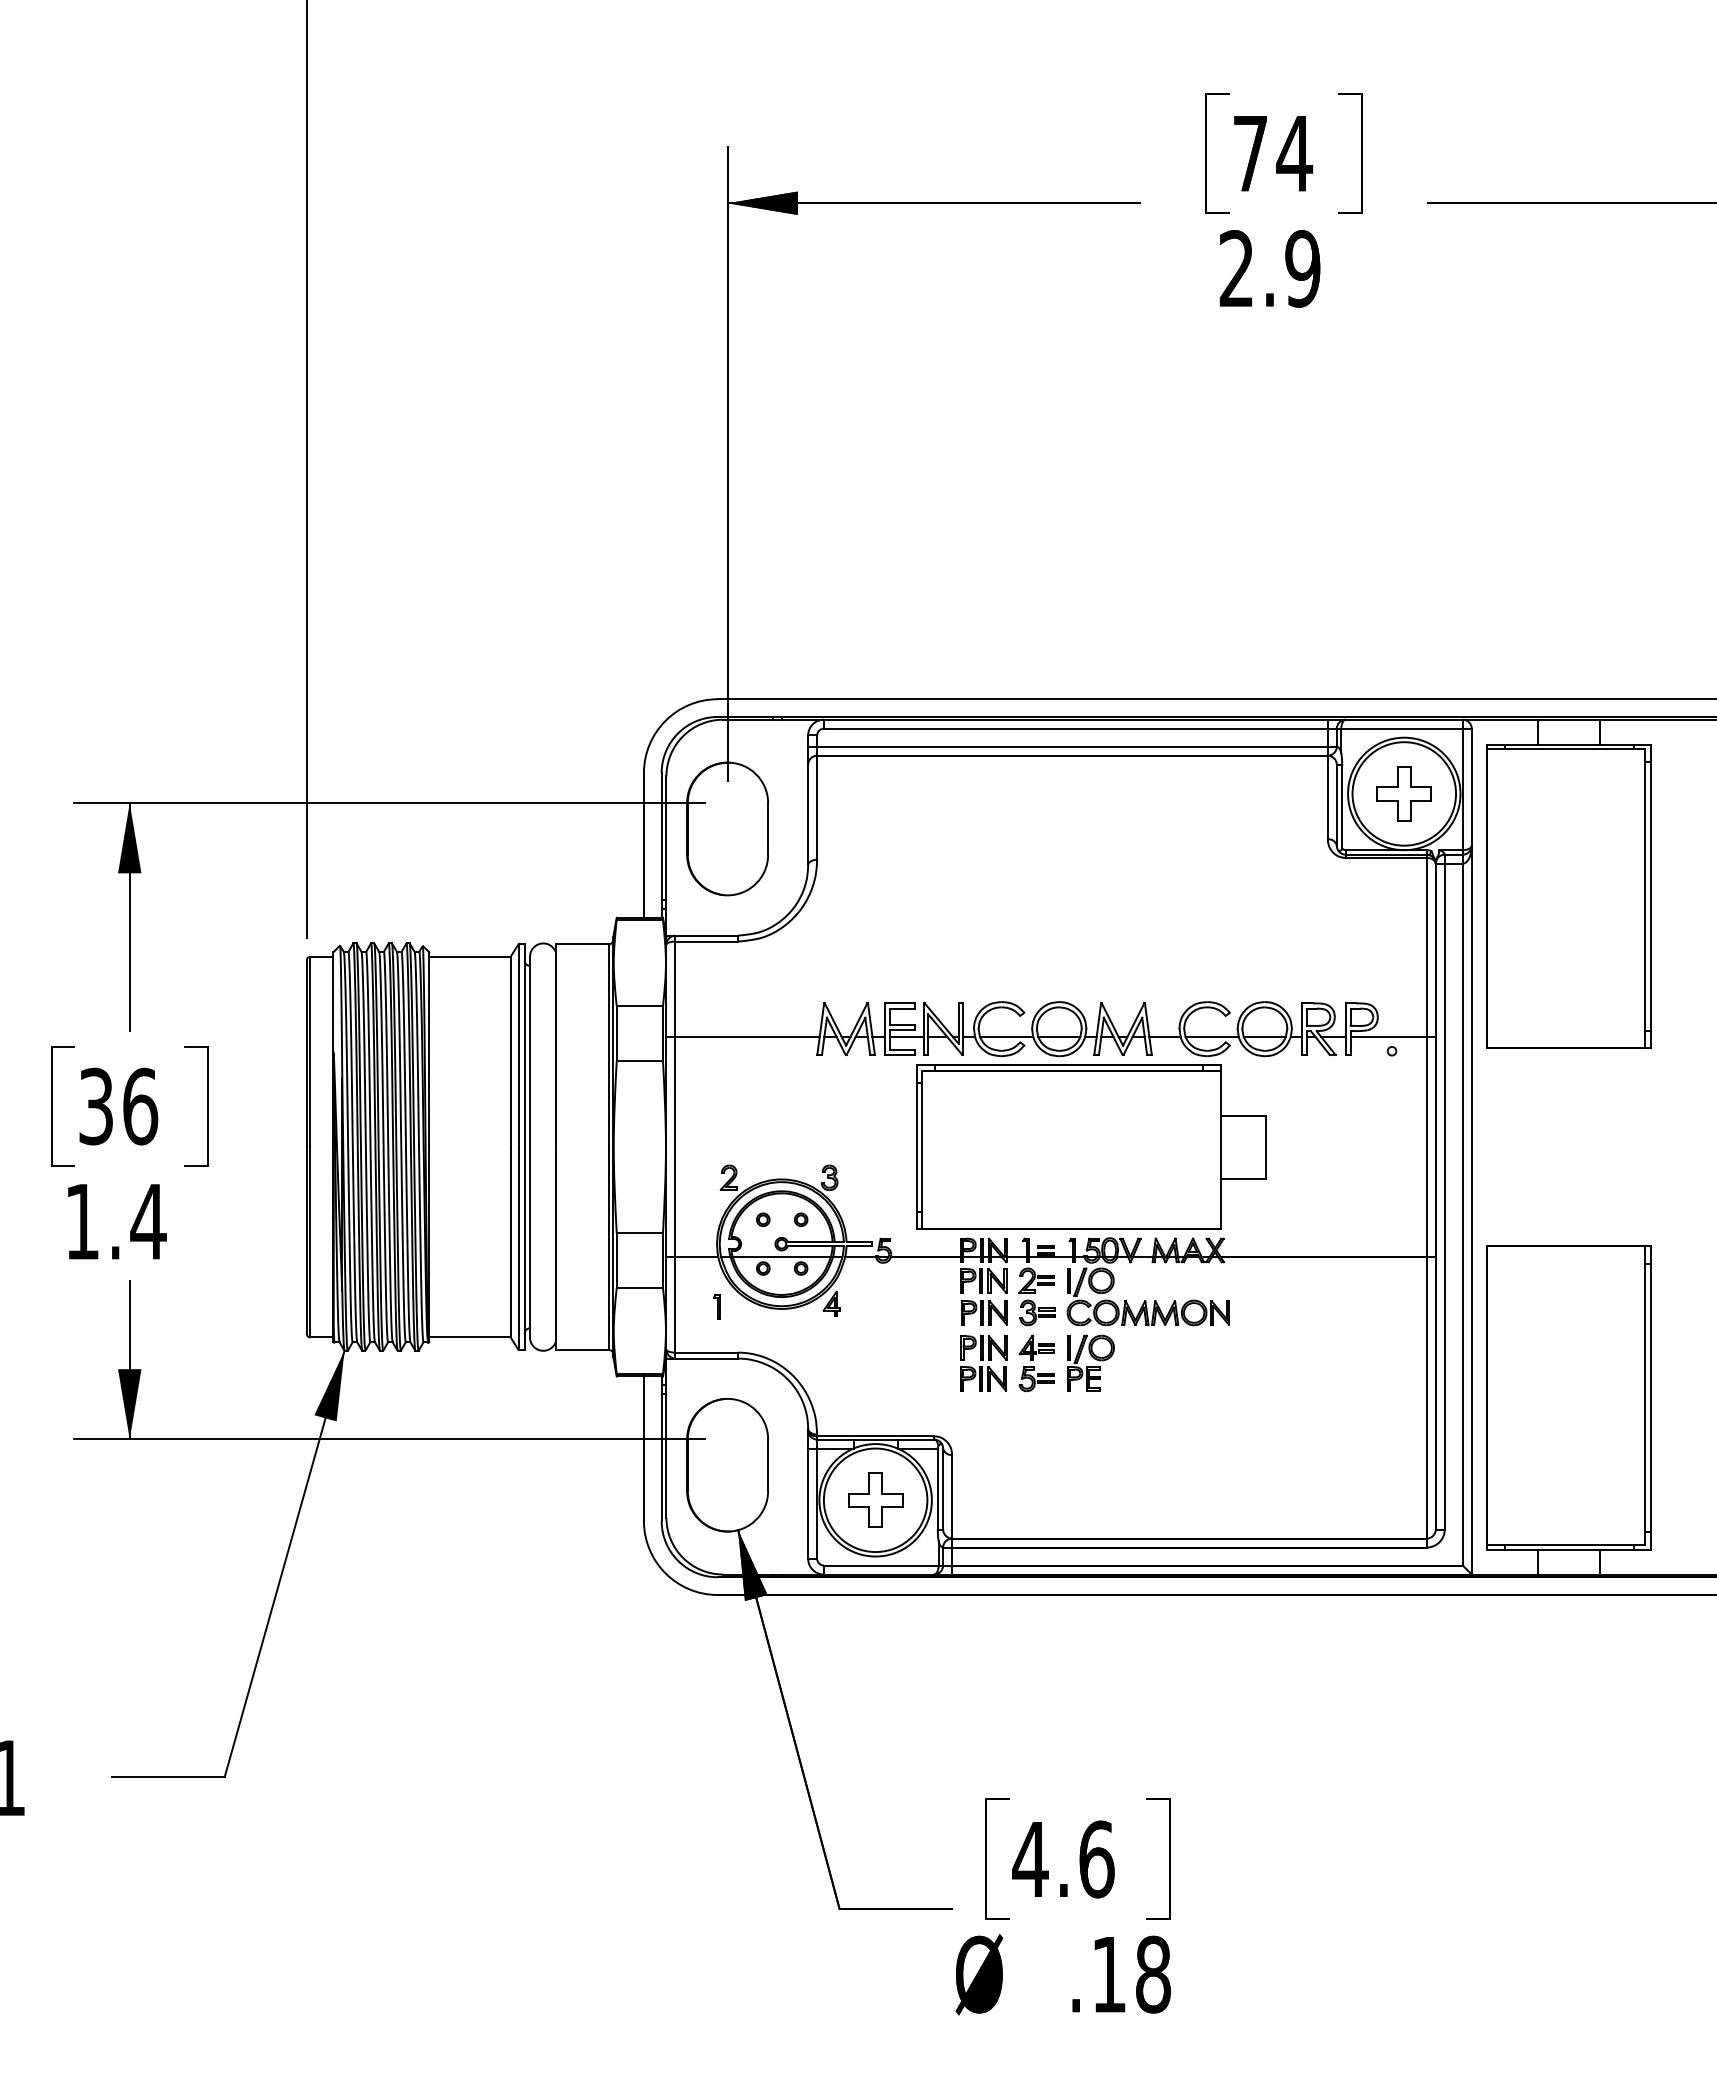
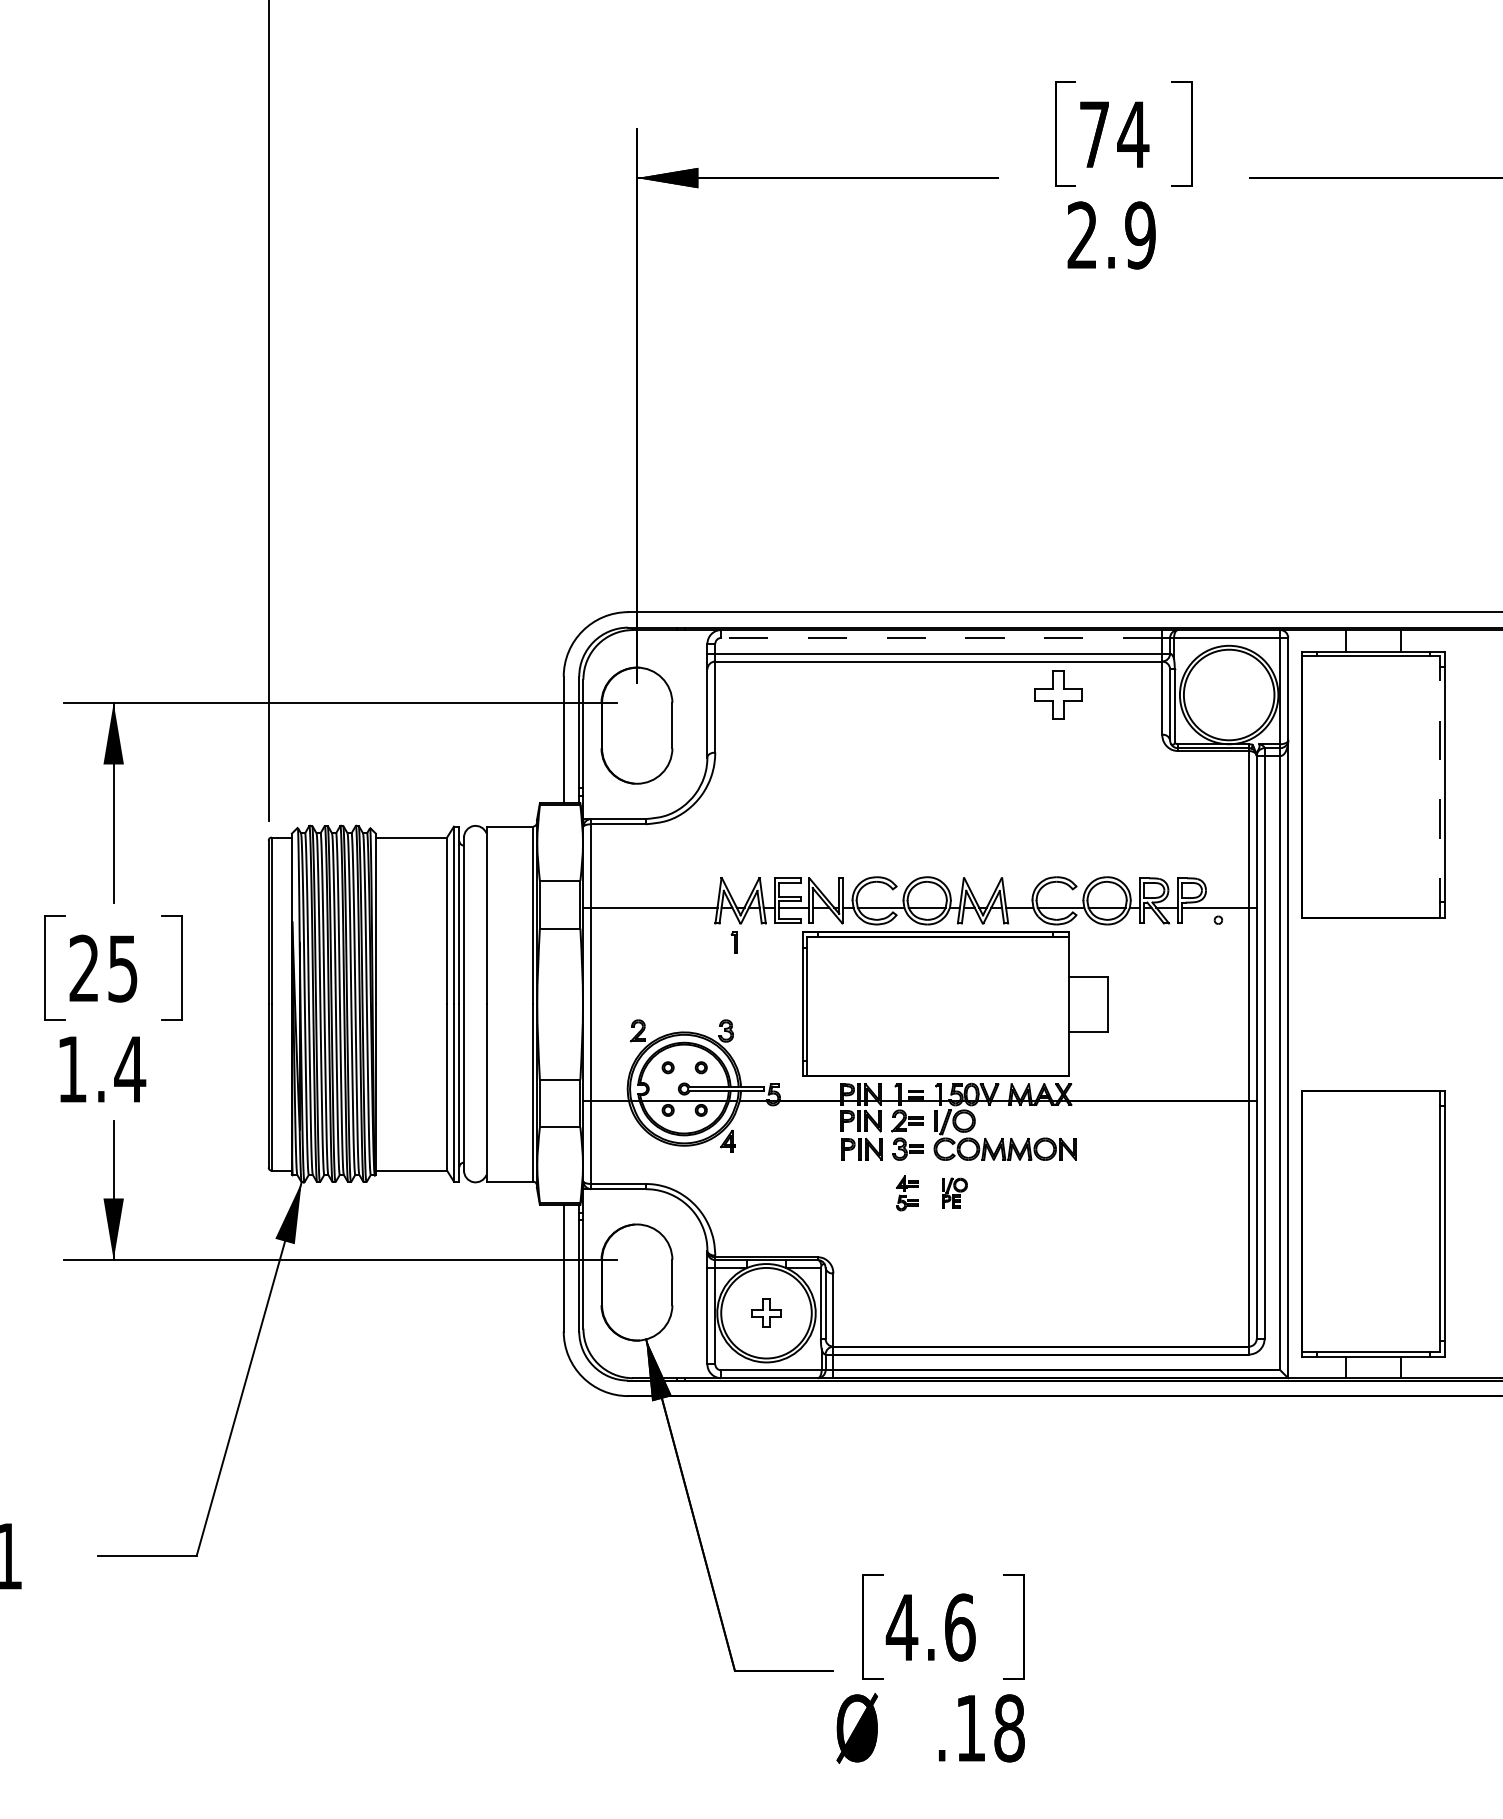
line: (1075, 728) -> (941, 637), solid -> dashed
part: (1403, 793) -> (1057, 694), moved
line: (1645, 898) -> (1440, 786), solid -> dashed
text: (118, 1106) -> (103, 968), 36 -> 25
part: (716, 1306) -> (733, 942), moved
part: (1090, 1362) -> (954, 1192), size x0.6
part: (983, 1363) -> (860, 1193), removed
part: (1036, 1363) -> (907, 1193), size x0.7
part: (875, 1499) -> (766, 1312), size x0.6

